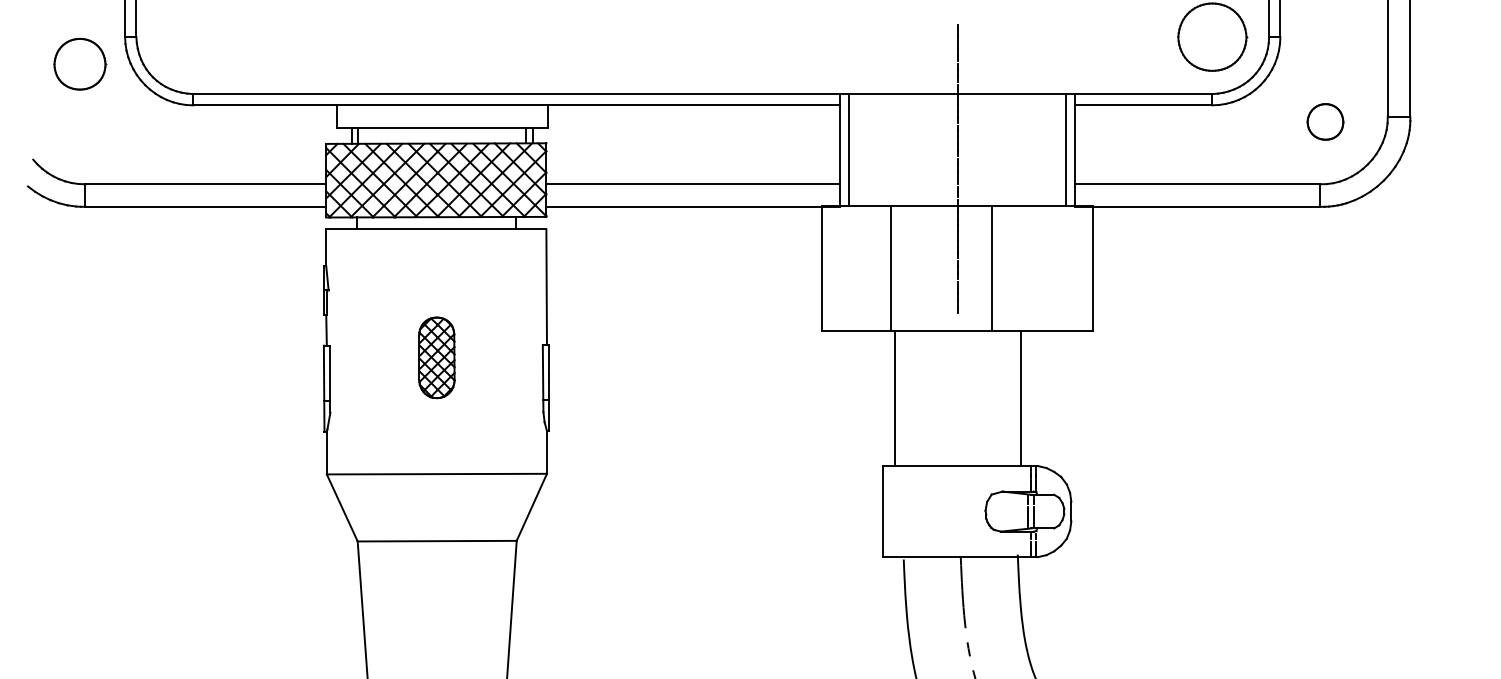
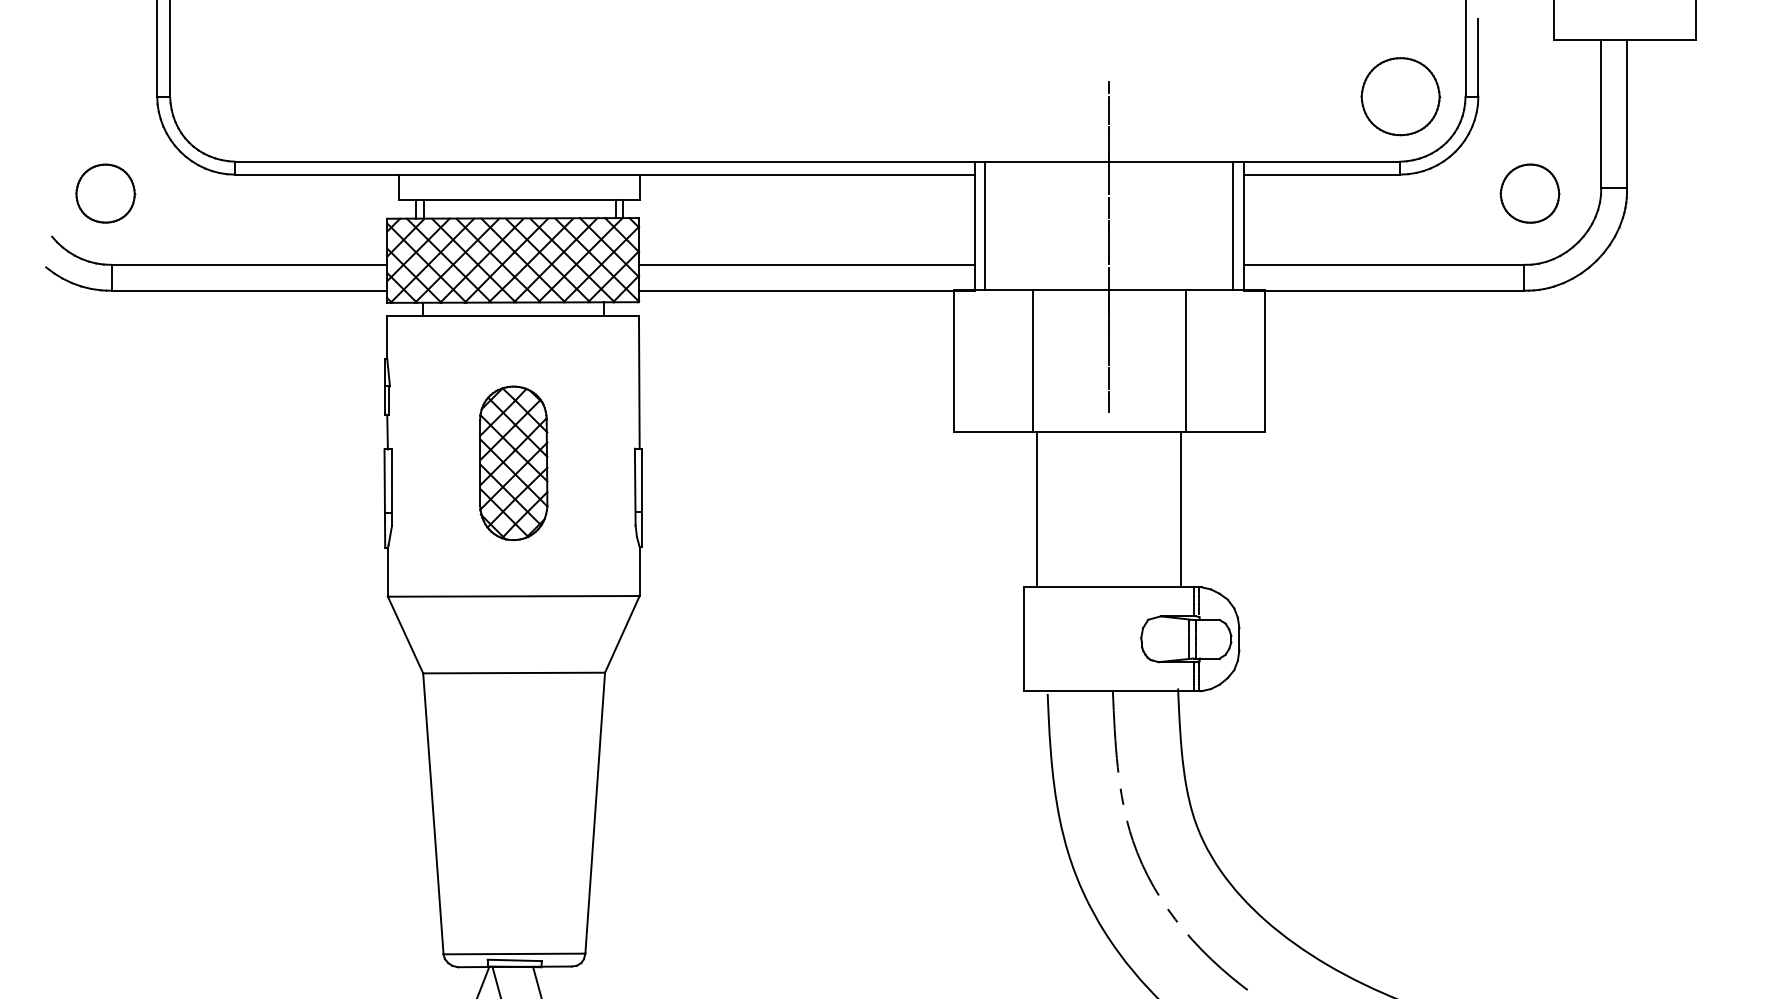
part: (79, 64) -> (105, 193), moved
part: (1325, 121) -> (1529, 193), size x1.43
line: (991, 267) -> (1185, 360), moved
part: (436, 357) -> (513, 463), size x1.67

